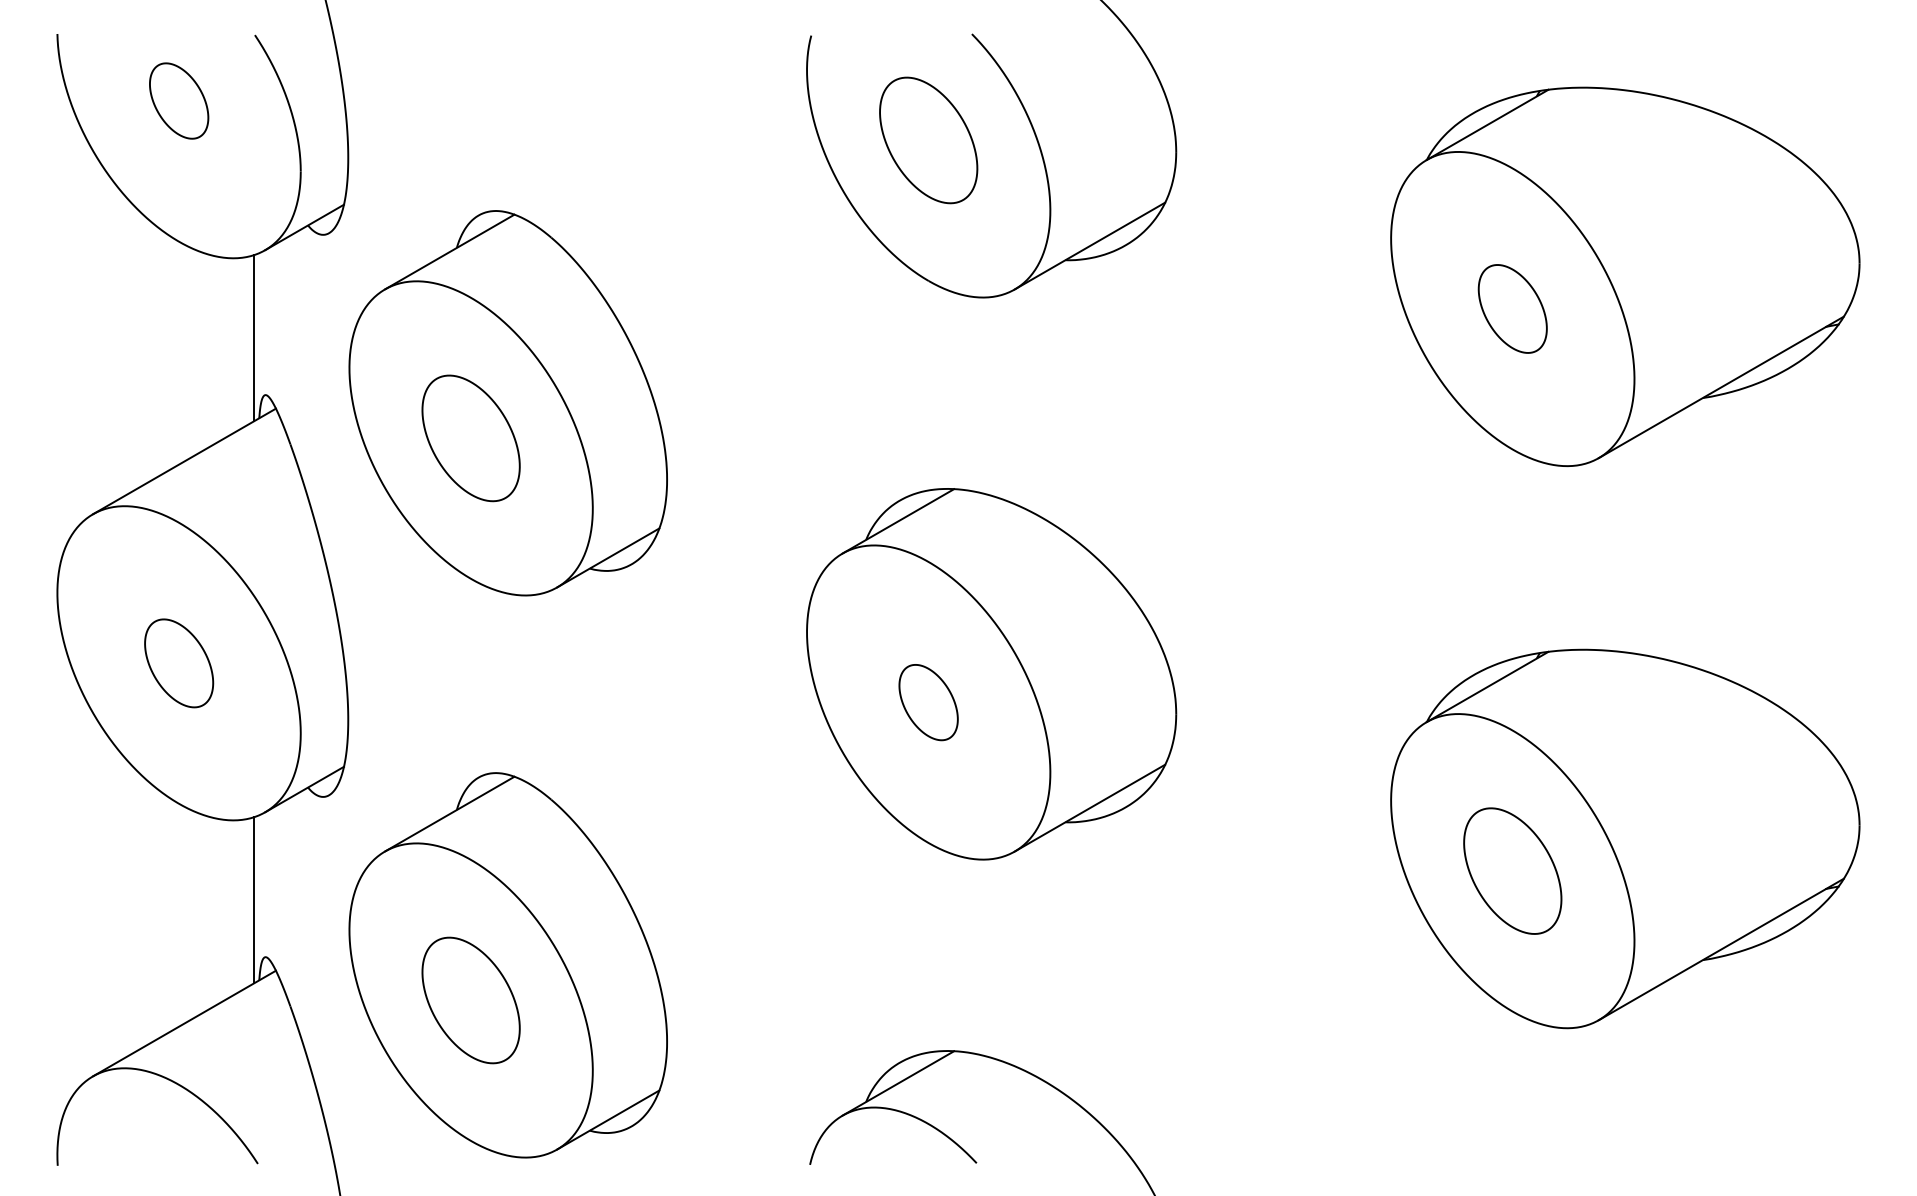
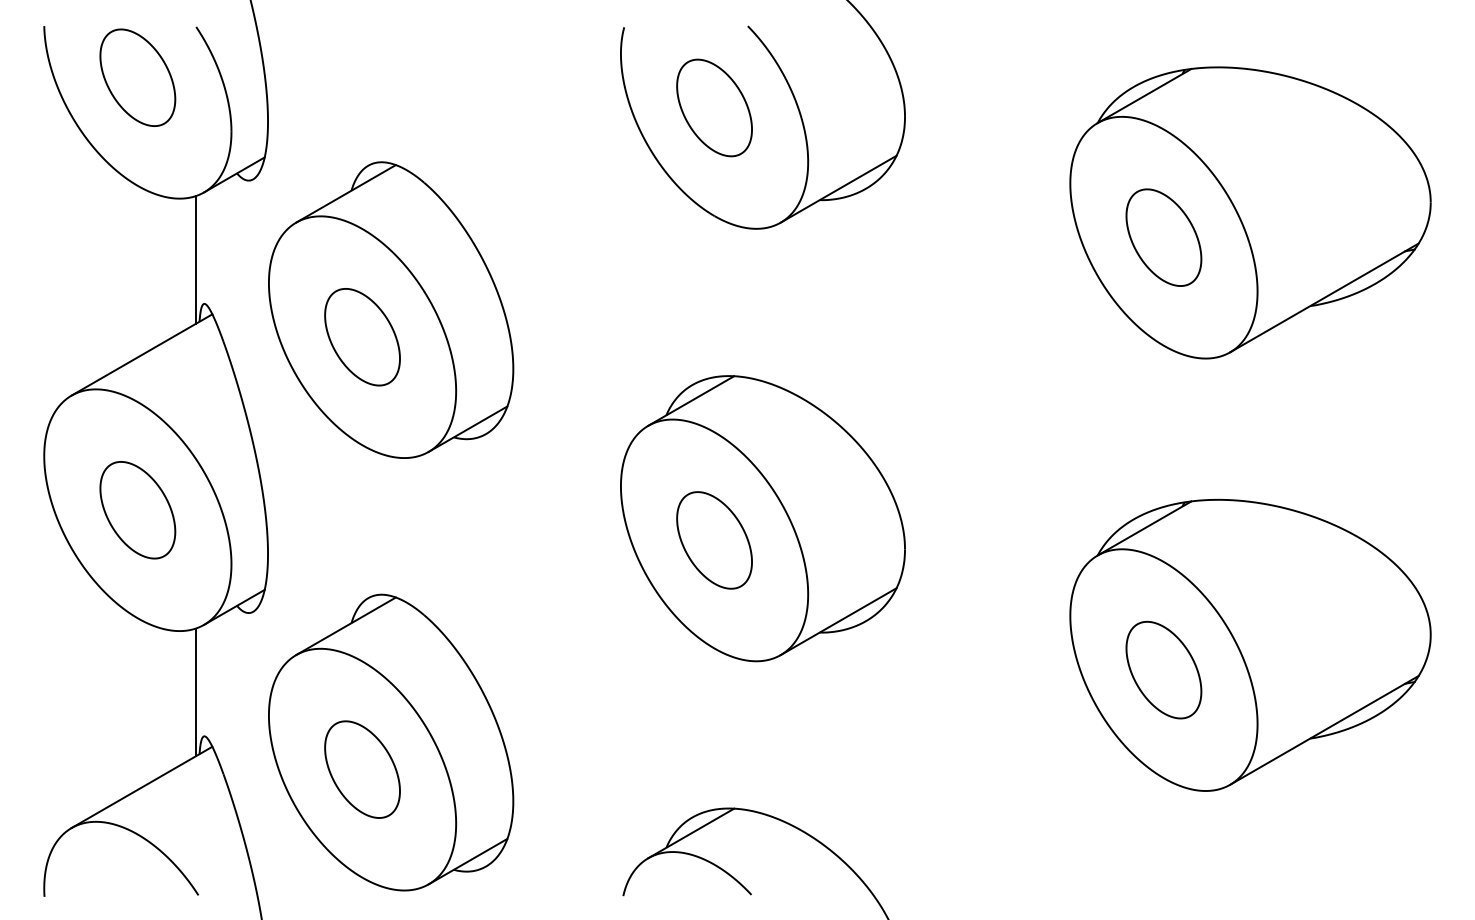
part: (178, 100) -> (137, 77), size x1.67
part: (1512, 308) -> (1163, 237), size x1.43
part: (178, 663) -> (137, 510), size x1.43
part: (928, 702) -> (714, 540), size x1.67

